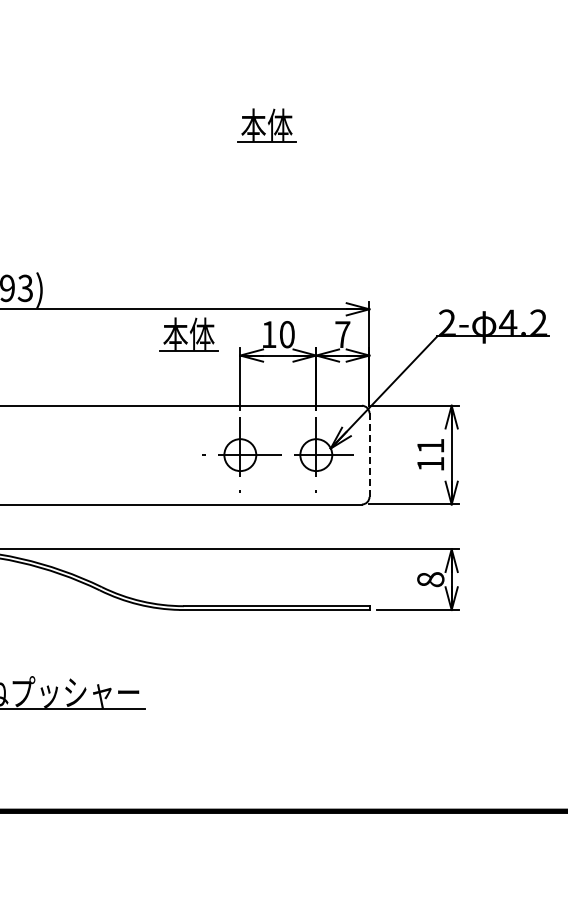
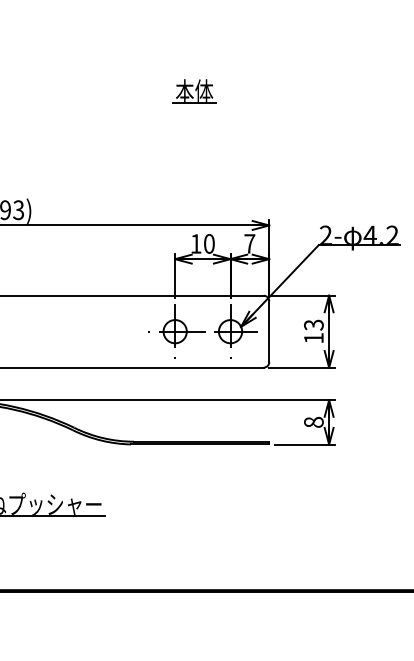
part: (188, 334) -> (137, 243), removed
text: (430, 445) -> (313, 324), 11 -> 13
line: (369, 455) -> (269, 331), dashed -> solid

